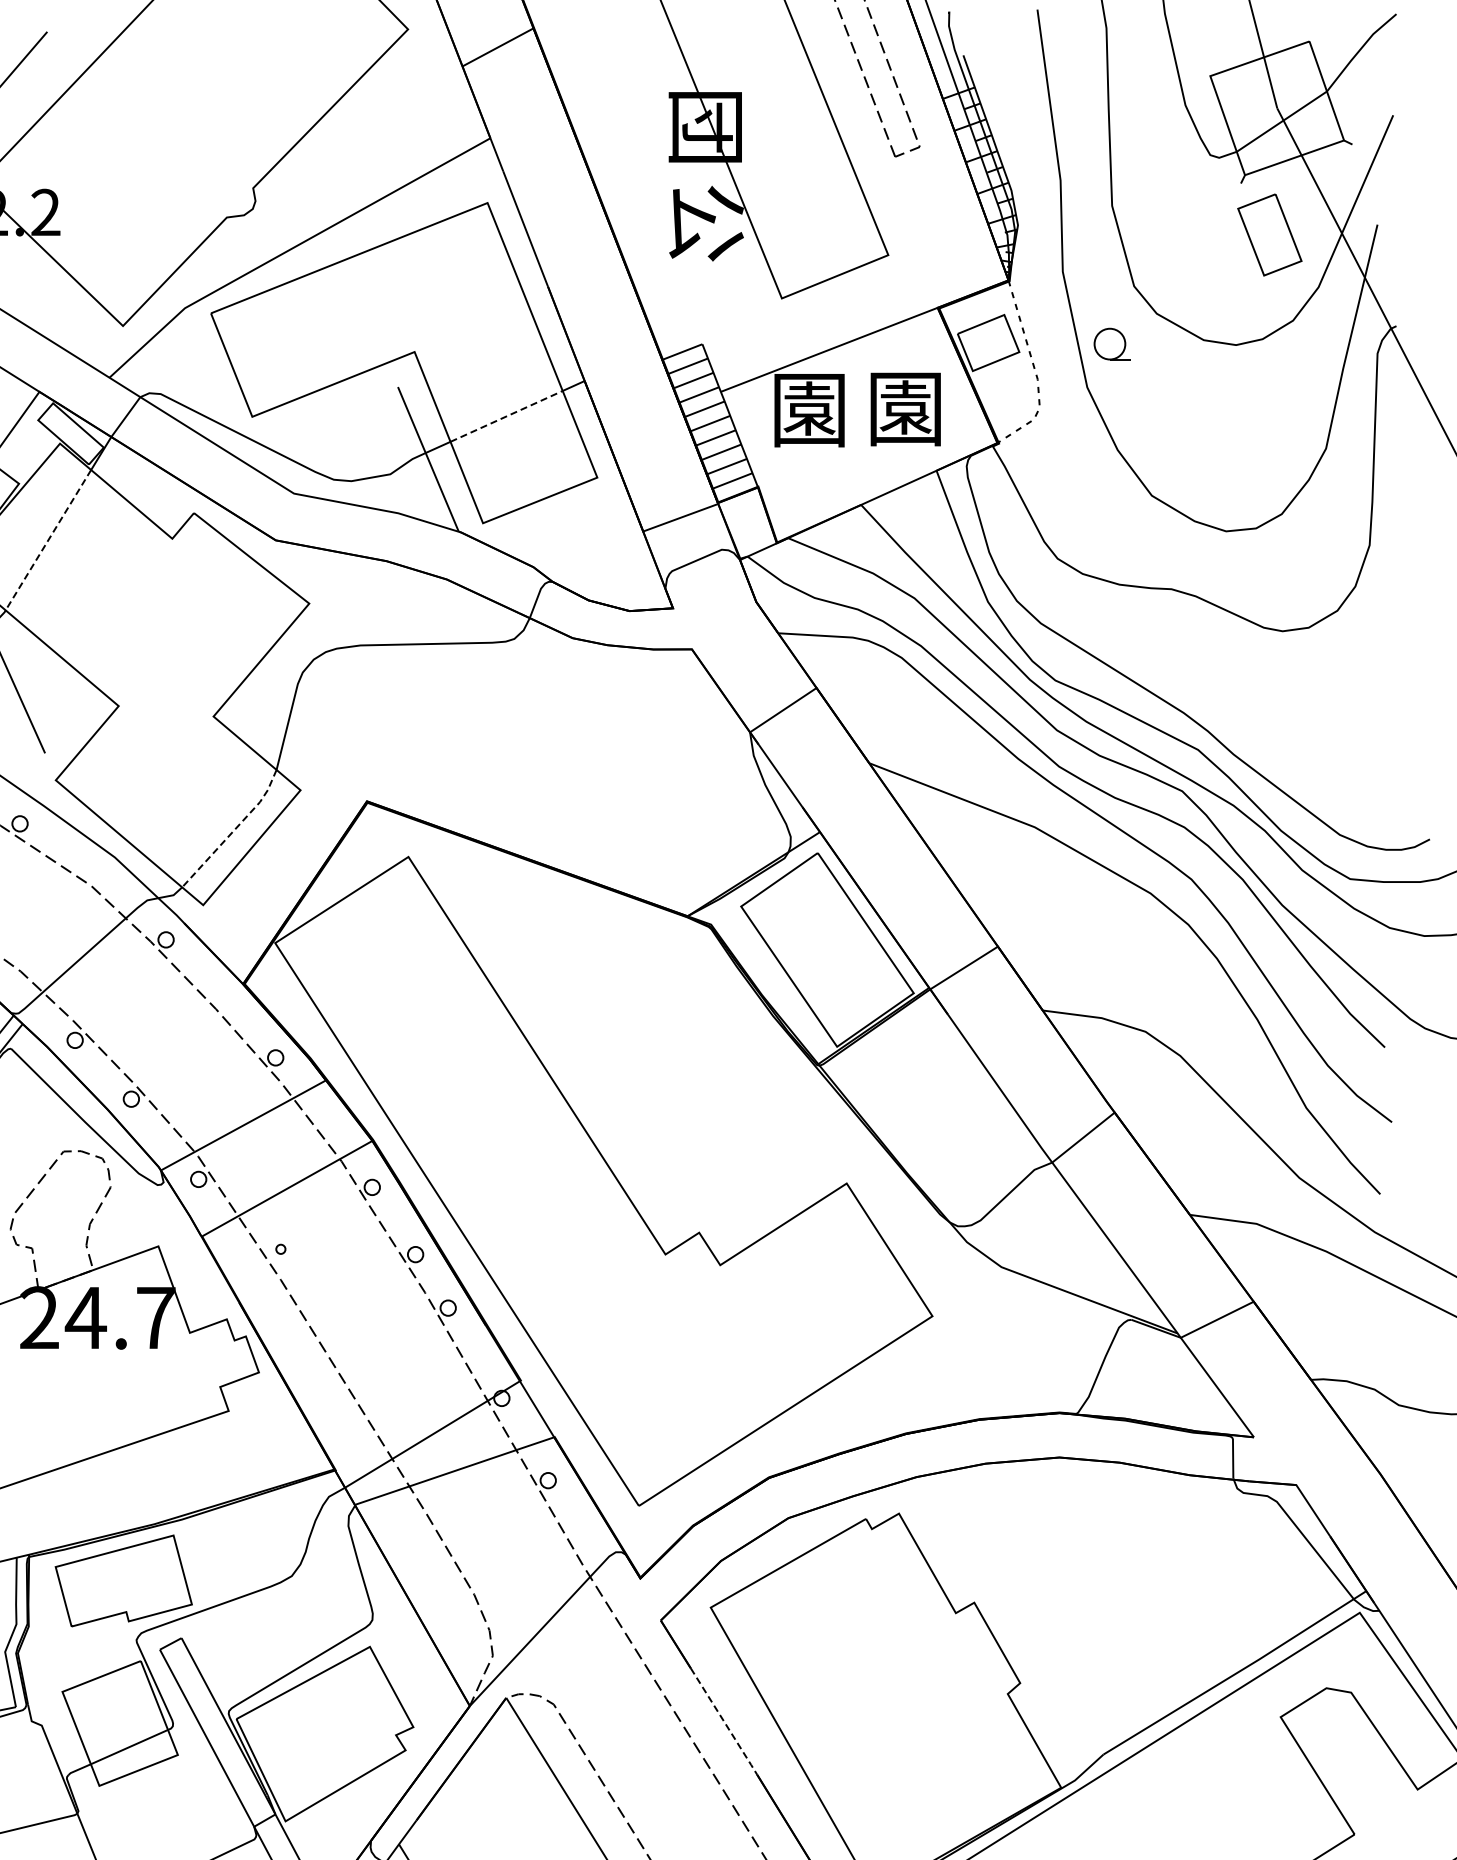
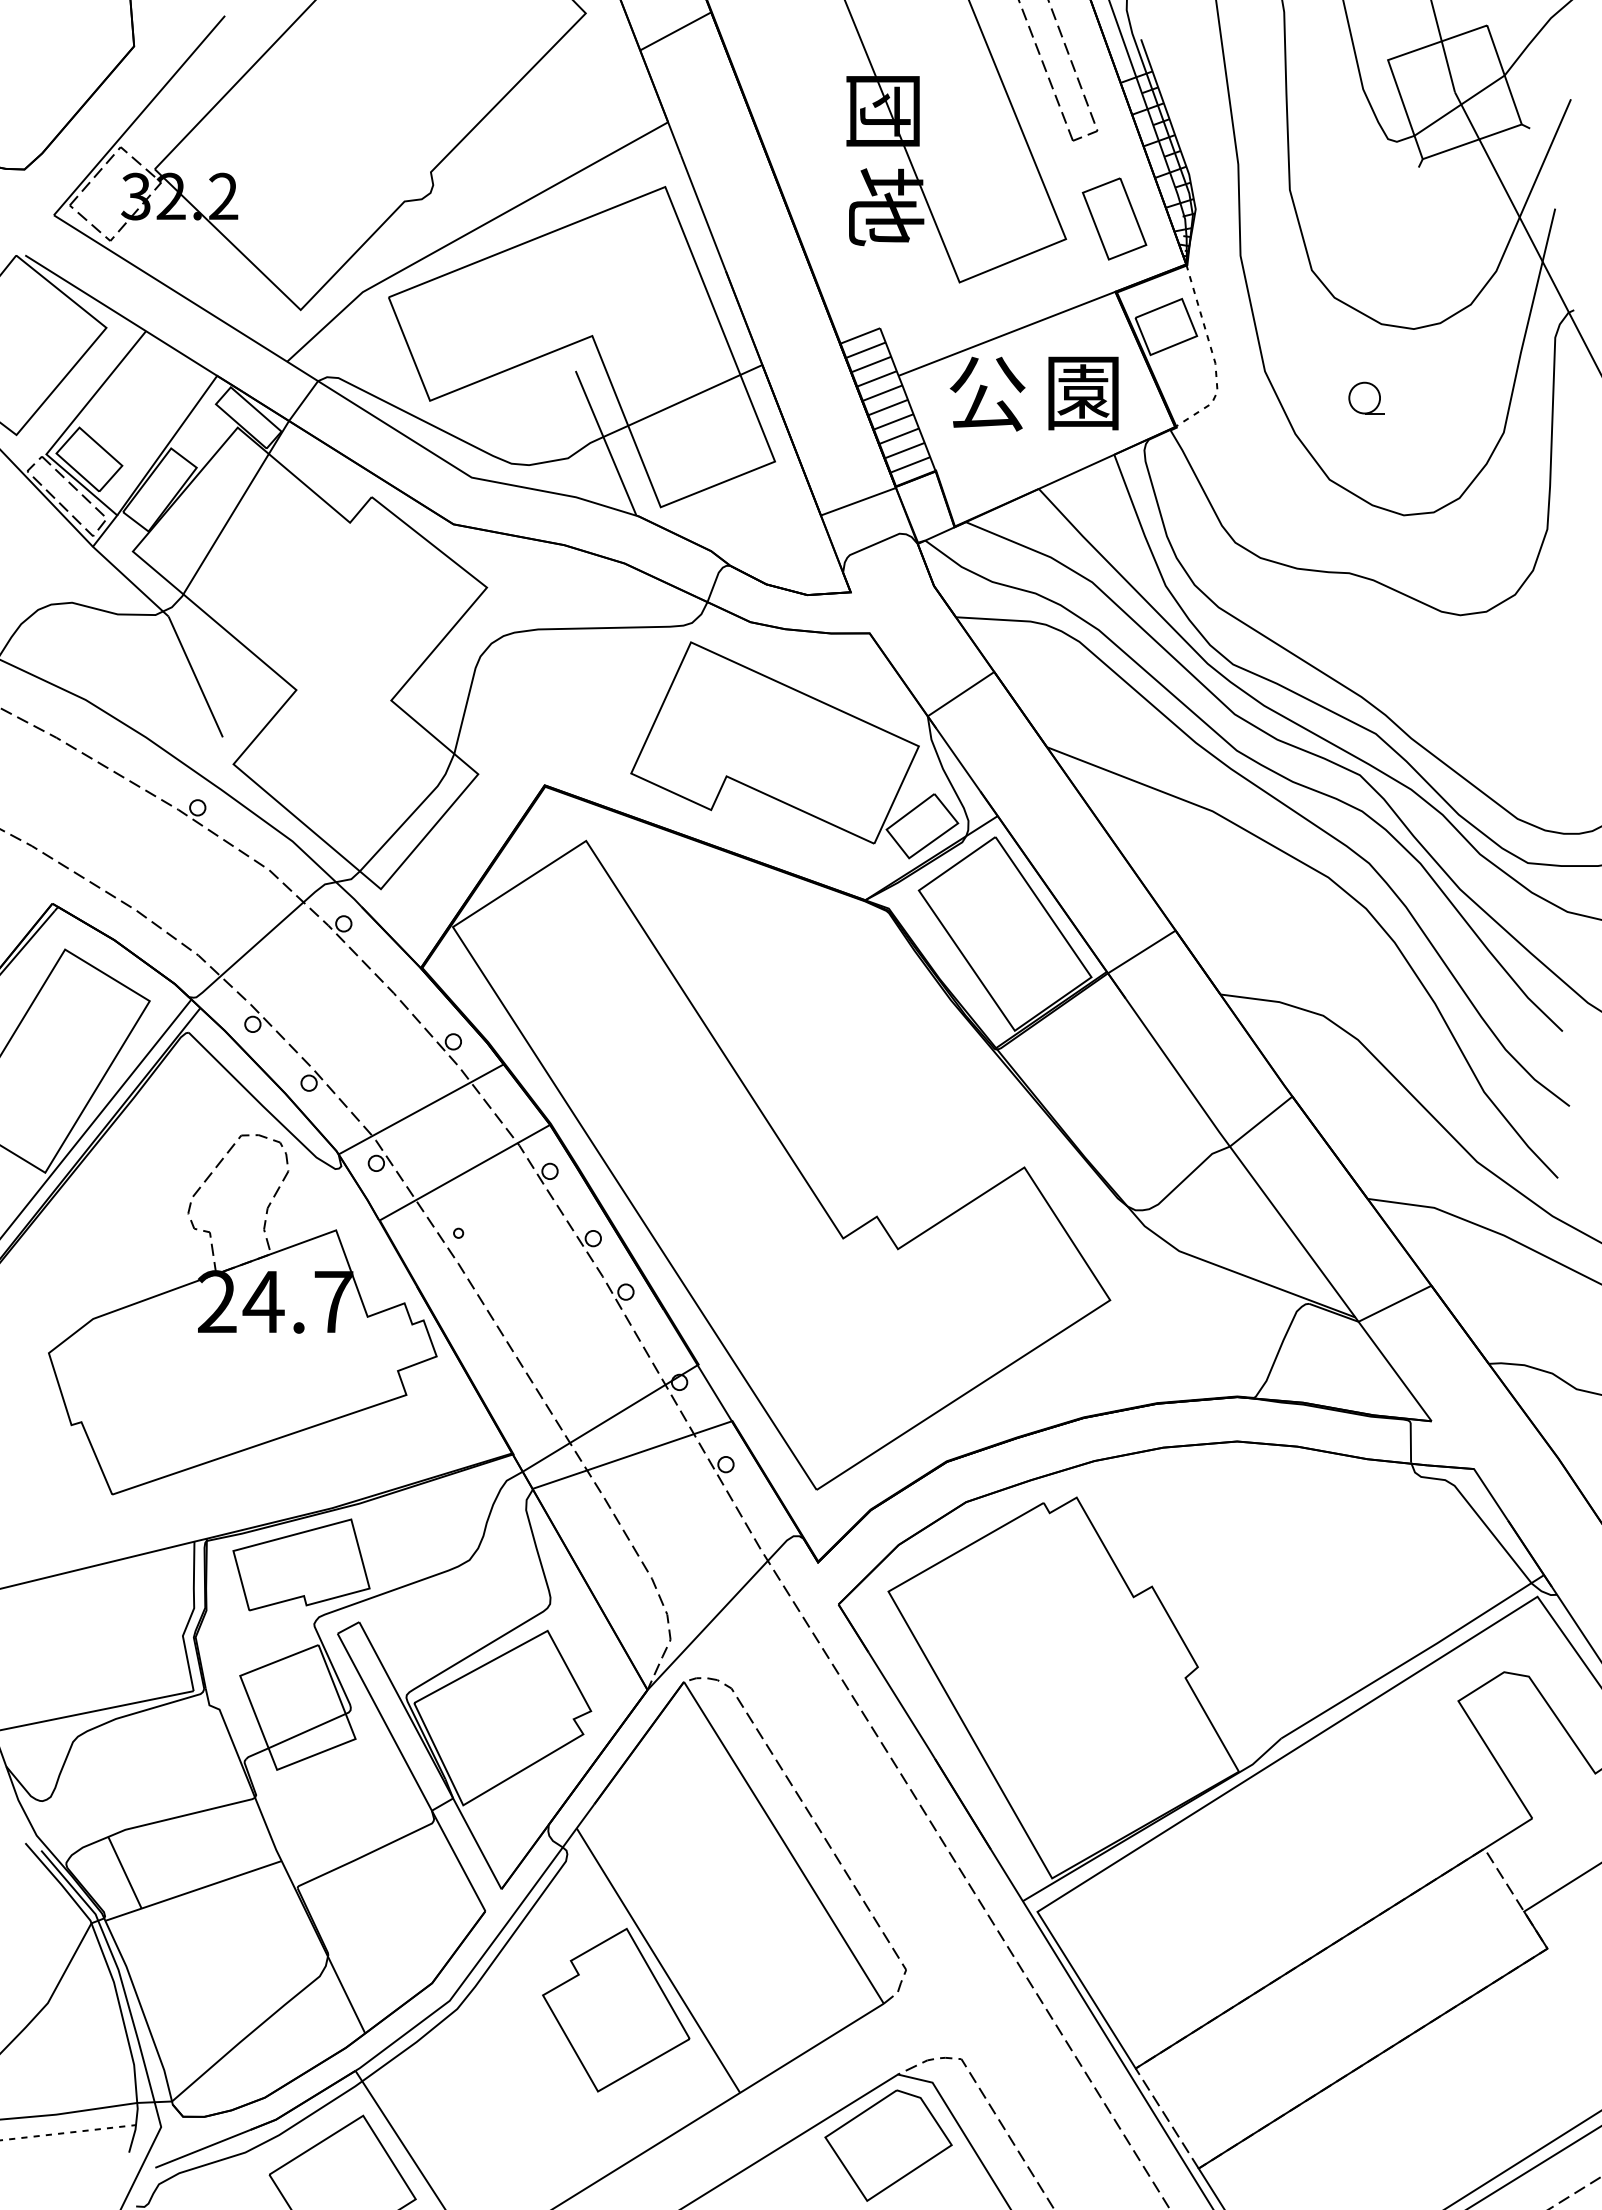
text: (707, 223) -> (885, 207), 公 -> 地
part: (1269, 234) -> (1114, 218), moved
part: (1111, 343) -> (1366, 397), moved
text: (809, 409) -> (987, 393), 園 -> 公
line: (506, 416) -> (684, 400), dashed -> solid
line: (47, 540) -> (225, 524), dashed -> solid
part: (616, 766) -> (794, 750), added
line: (233, 830) -> (411, 814), dashed -> solid
line: (724, 1722) -> (902, 1706), dashed -> solid

